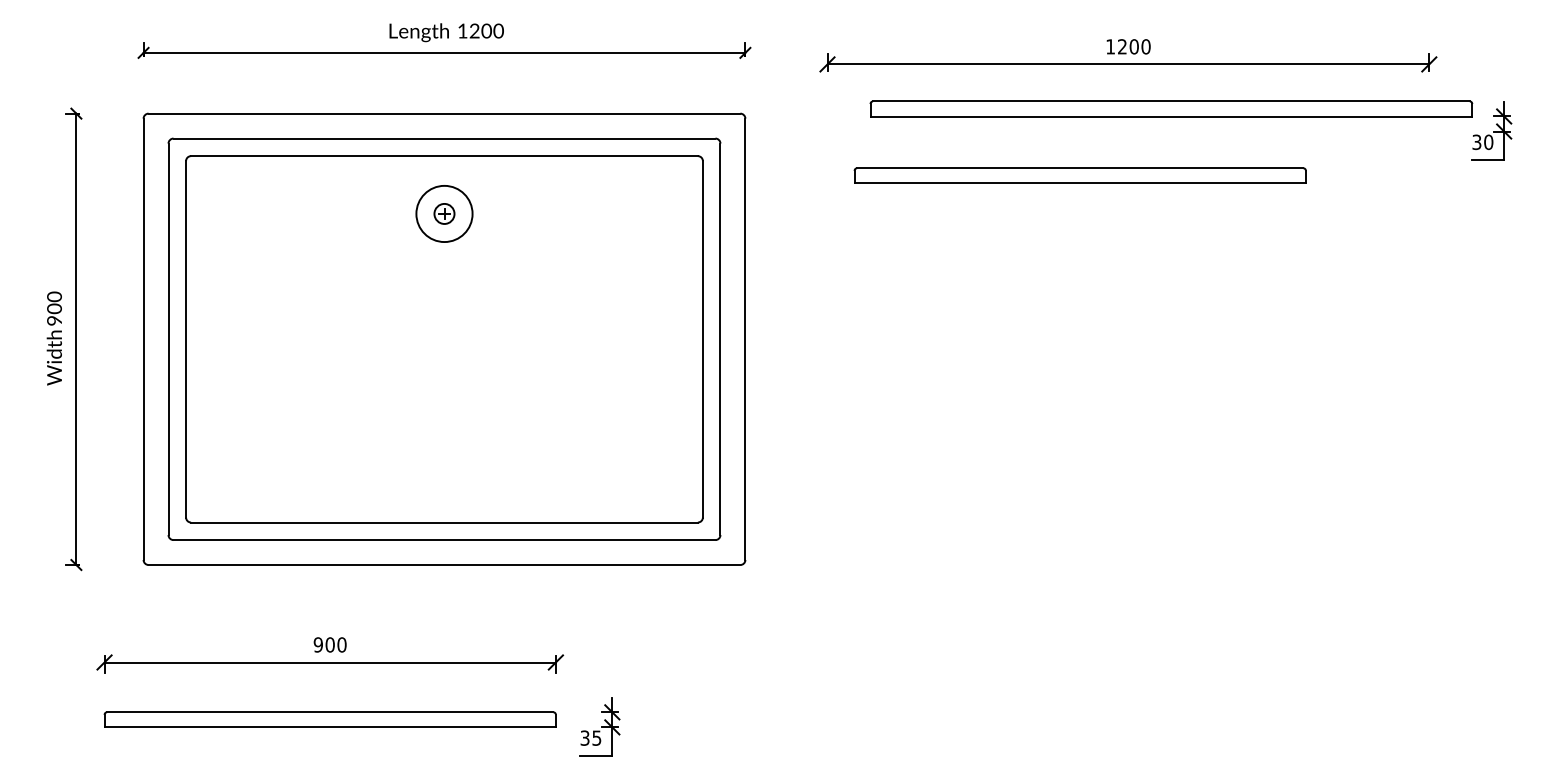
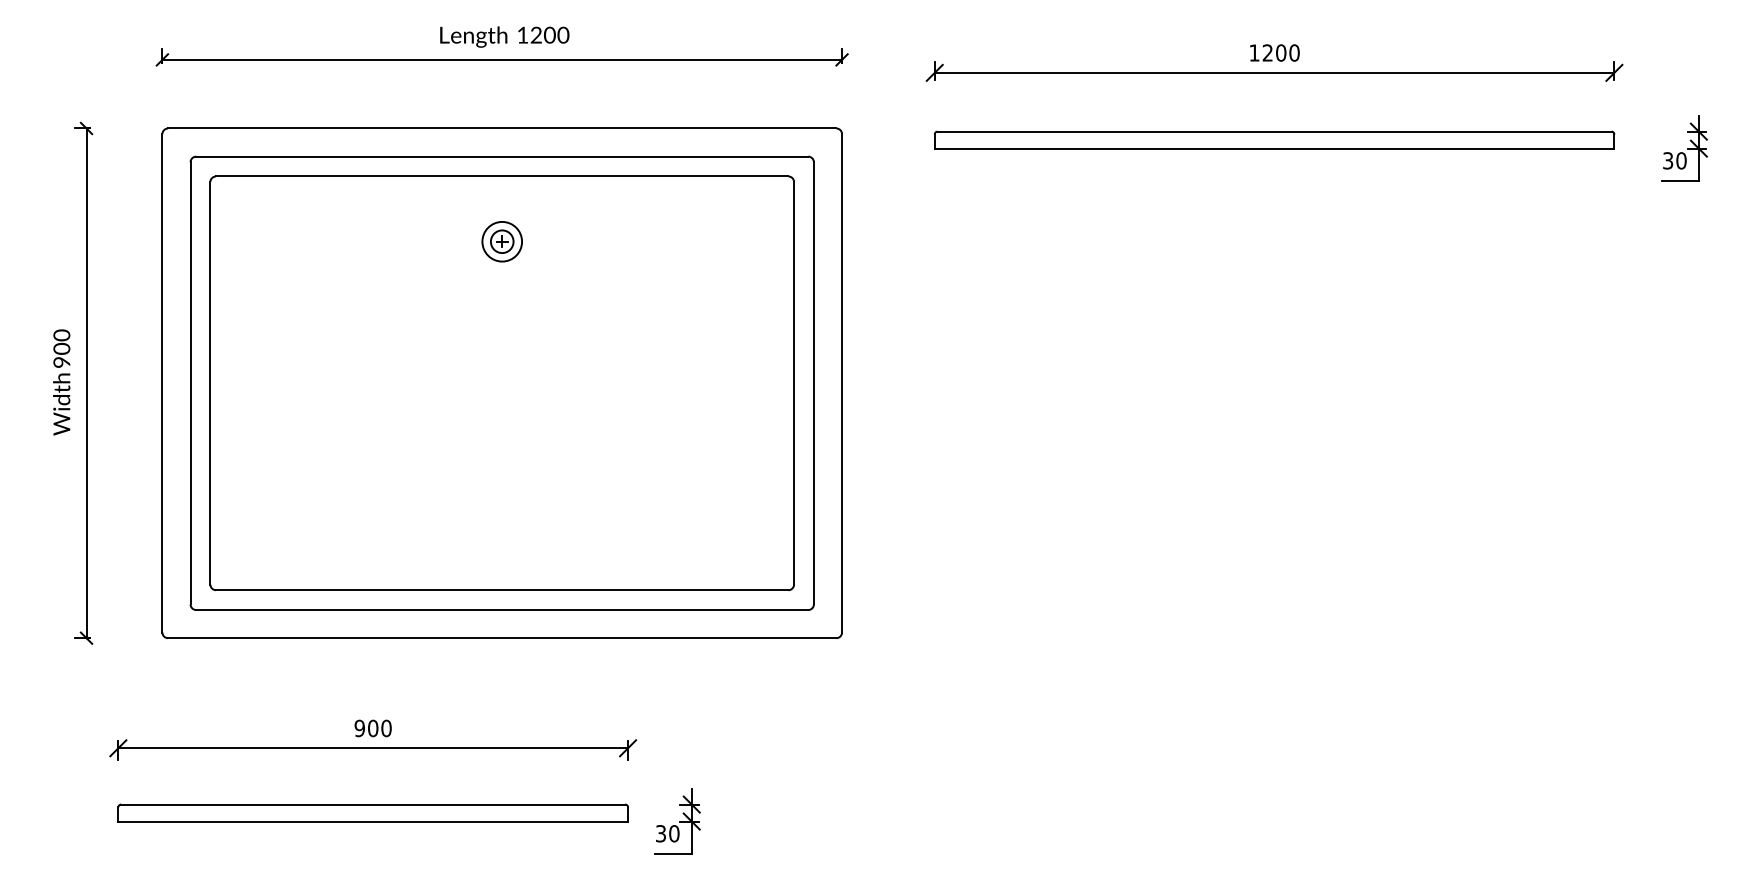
part: (1171, 108) -> (1274, 139), moved
part: (1079, 175) -> (1219, 198), removed
circle: (444, 213) -> (502, 241), size x0.62
text: (596, 737) -> (673, 832), 35 -> 30

